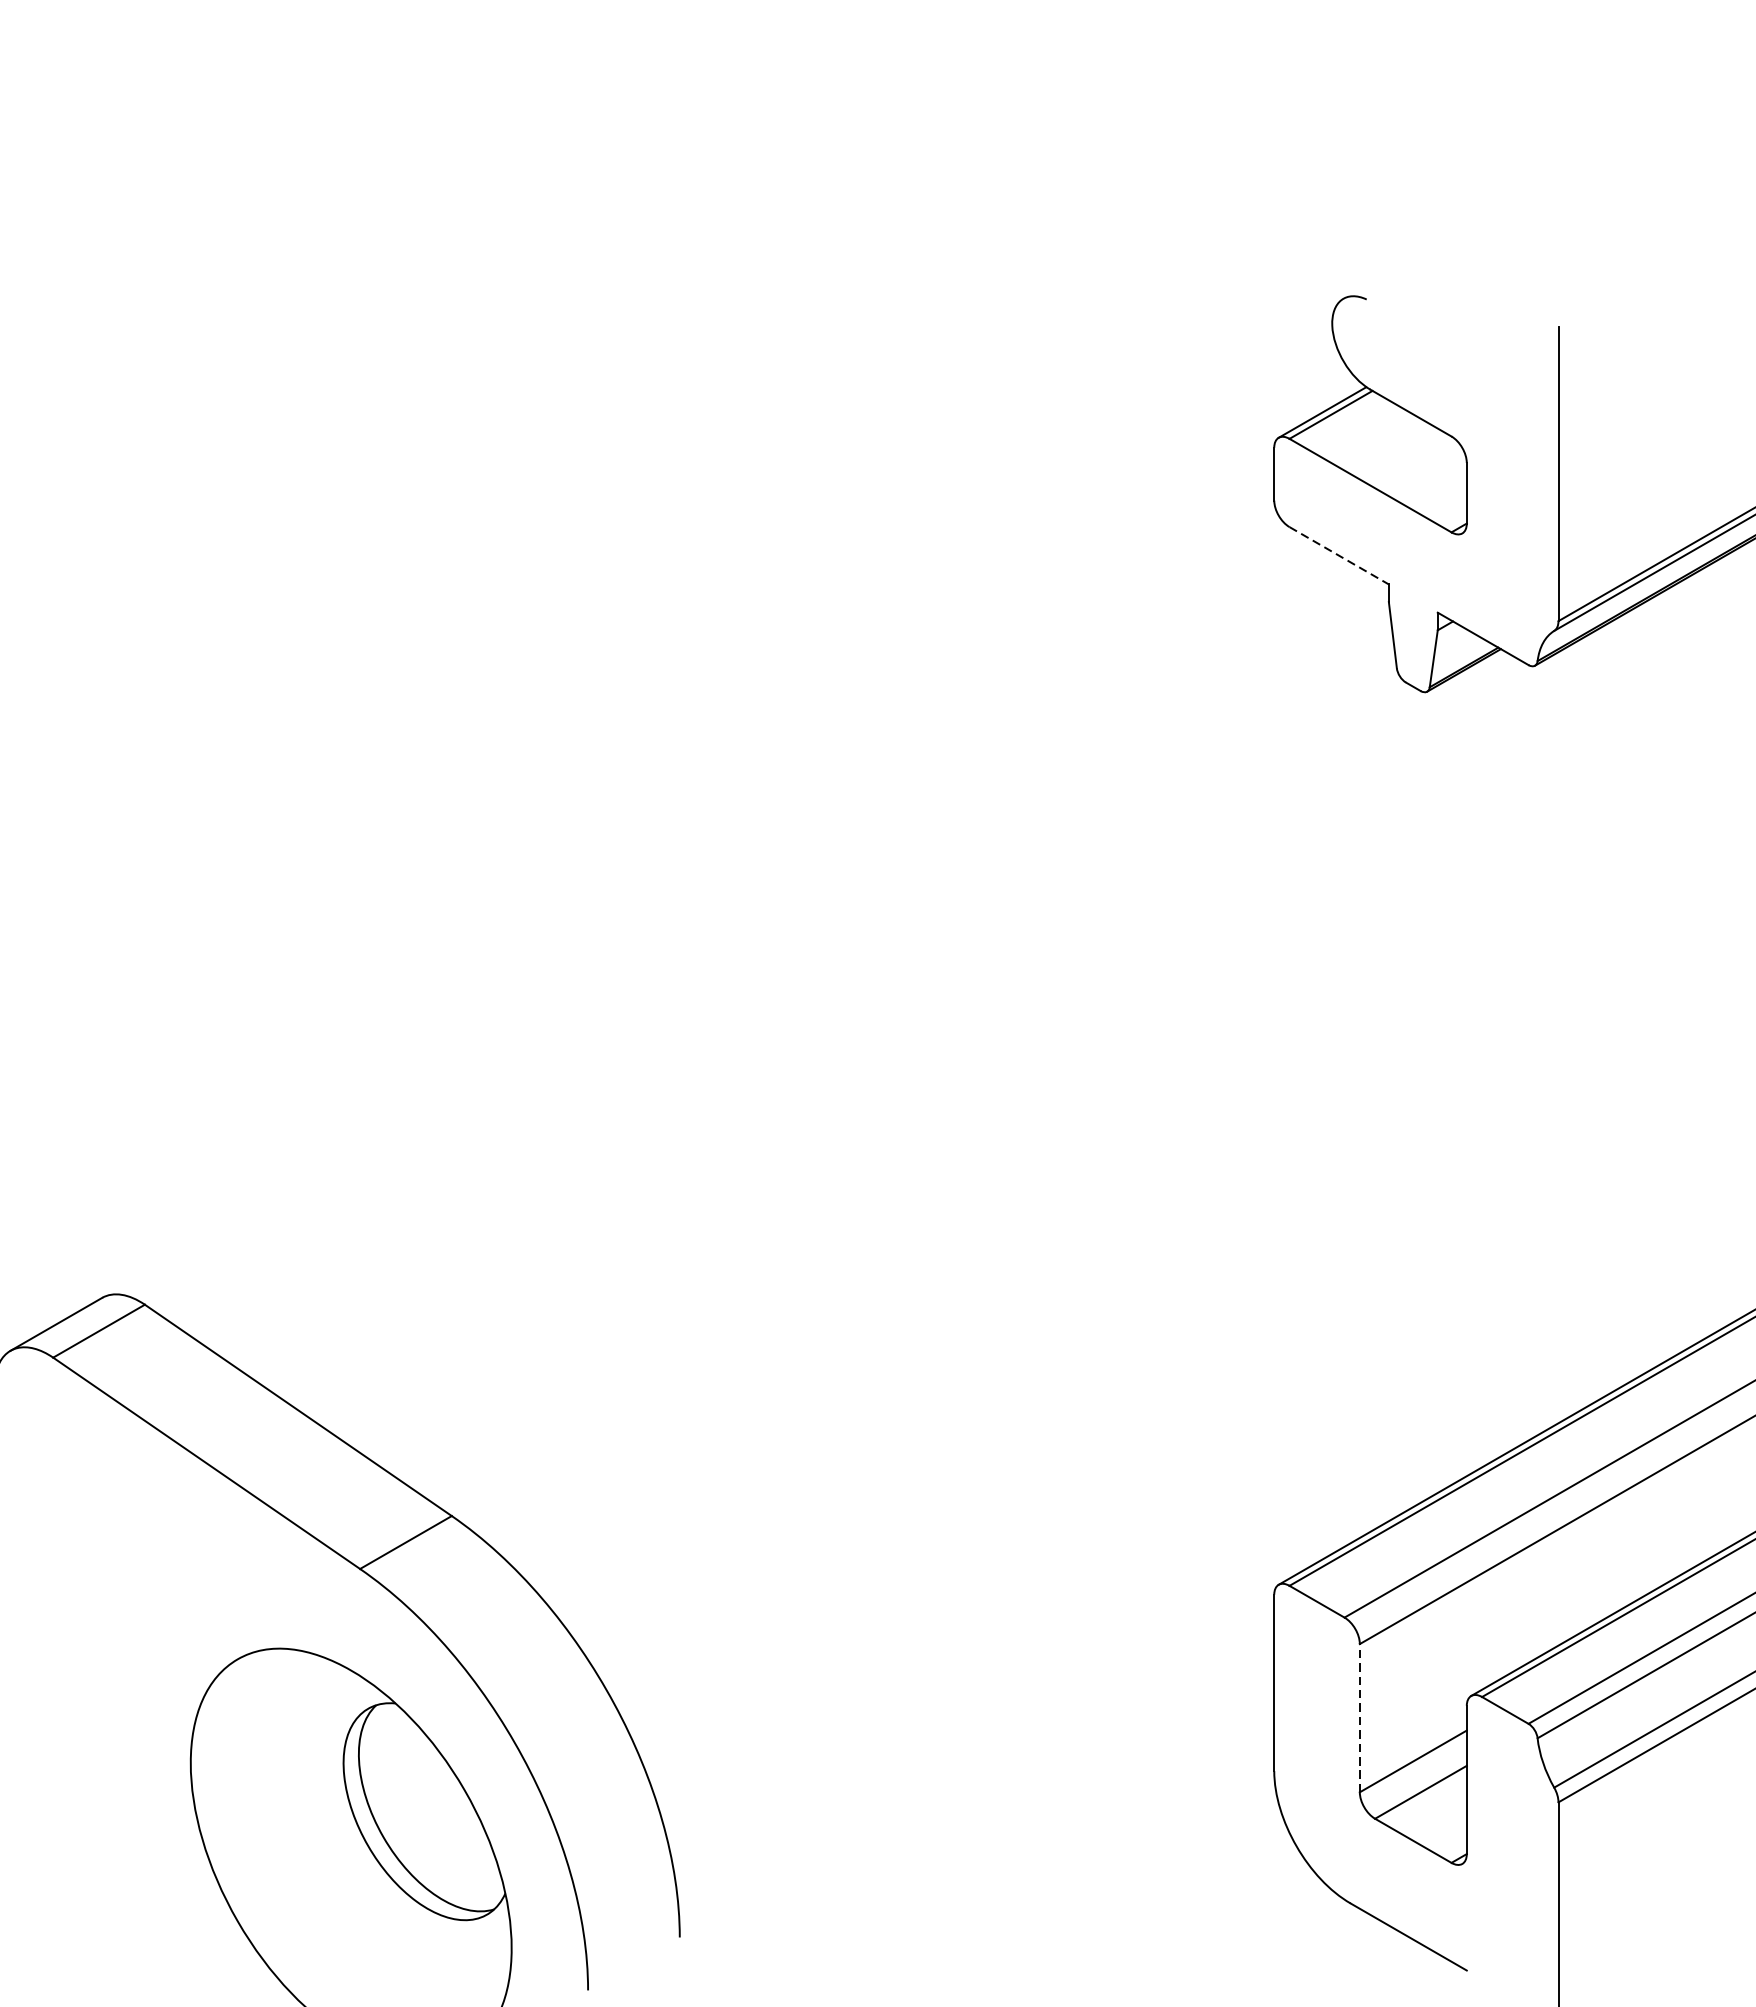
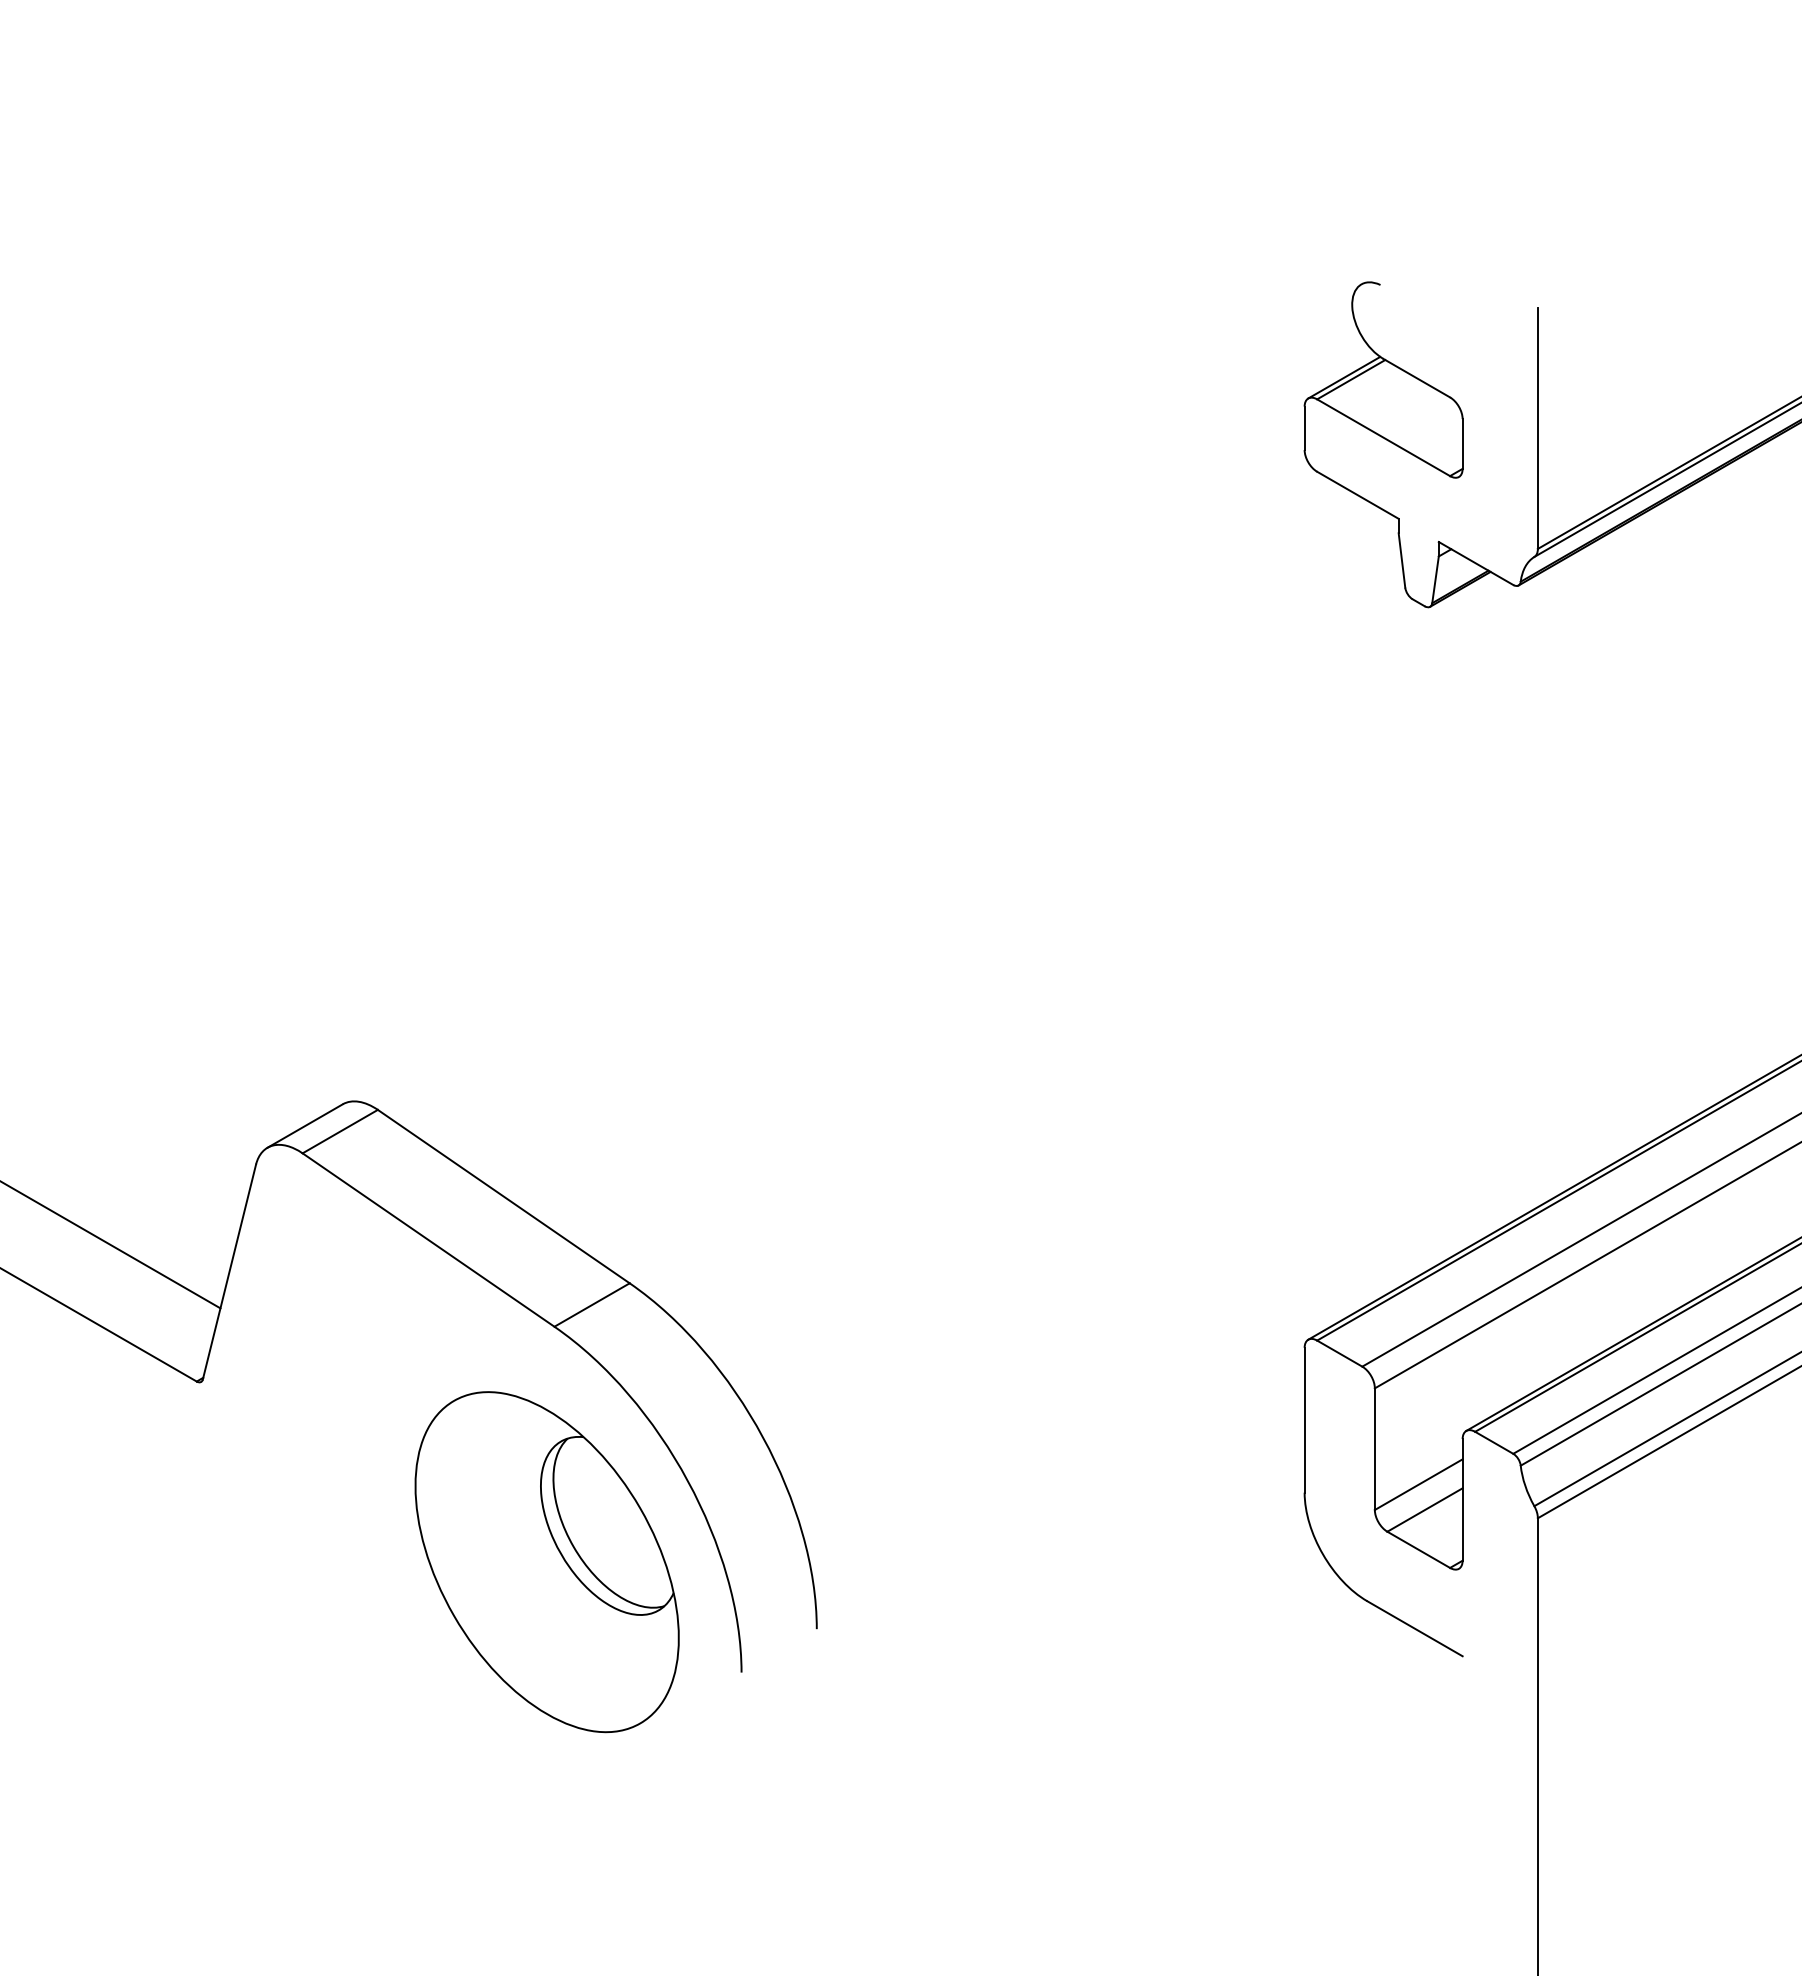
line: (1339, 556) -> (1358, 495), dashed -> solid
line: (1359, 1718) -> (1374, 1449), dashed -> solid

